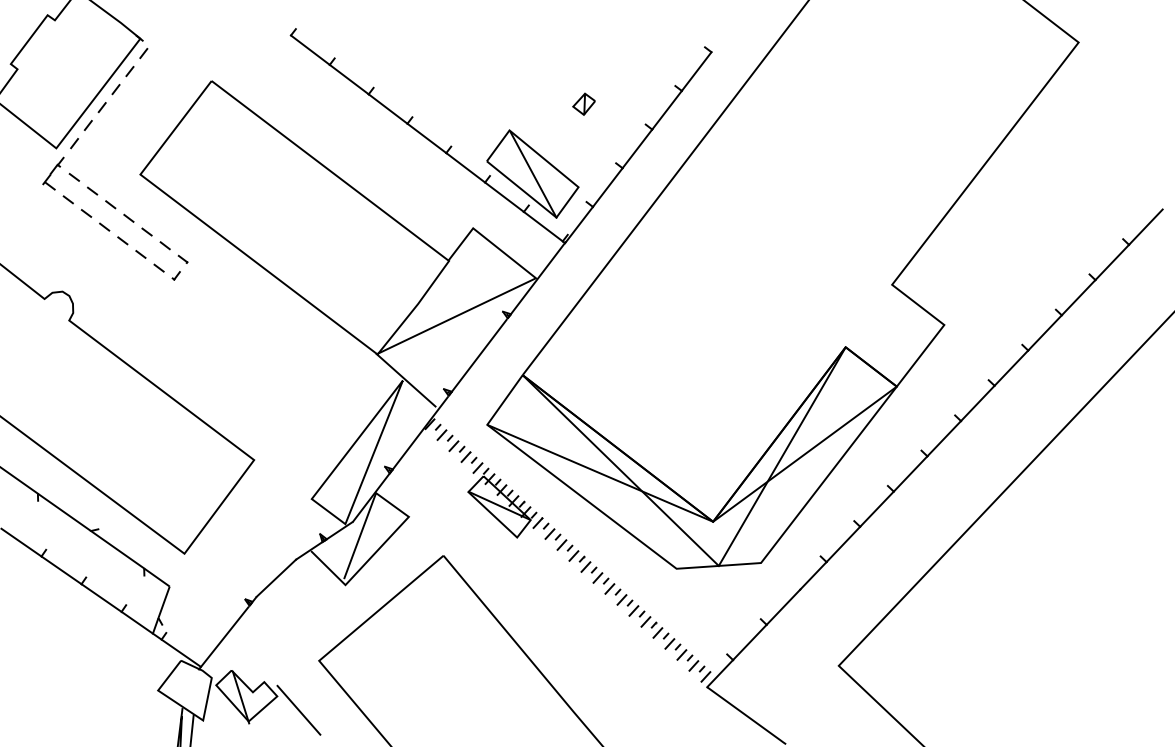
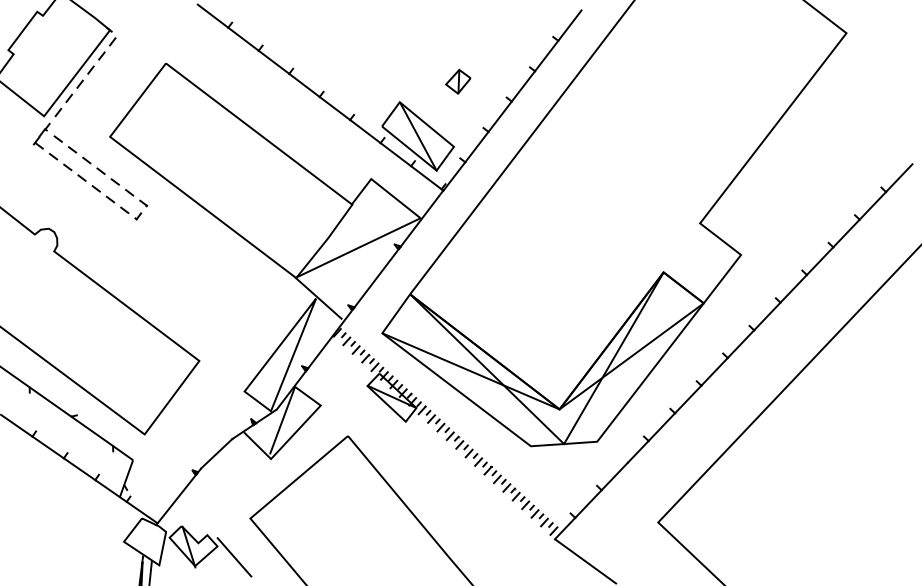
line: (270, 19) -> (212, 15), added
line: (725, 32) -> (569, 25), added
part: (584, 104) -> (458, 81), size x1.43

